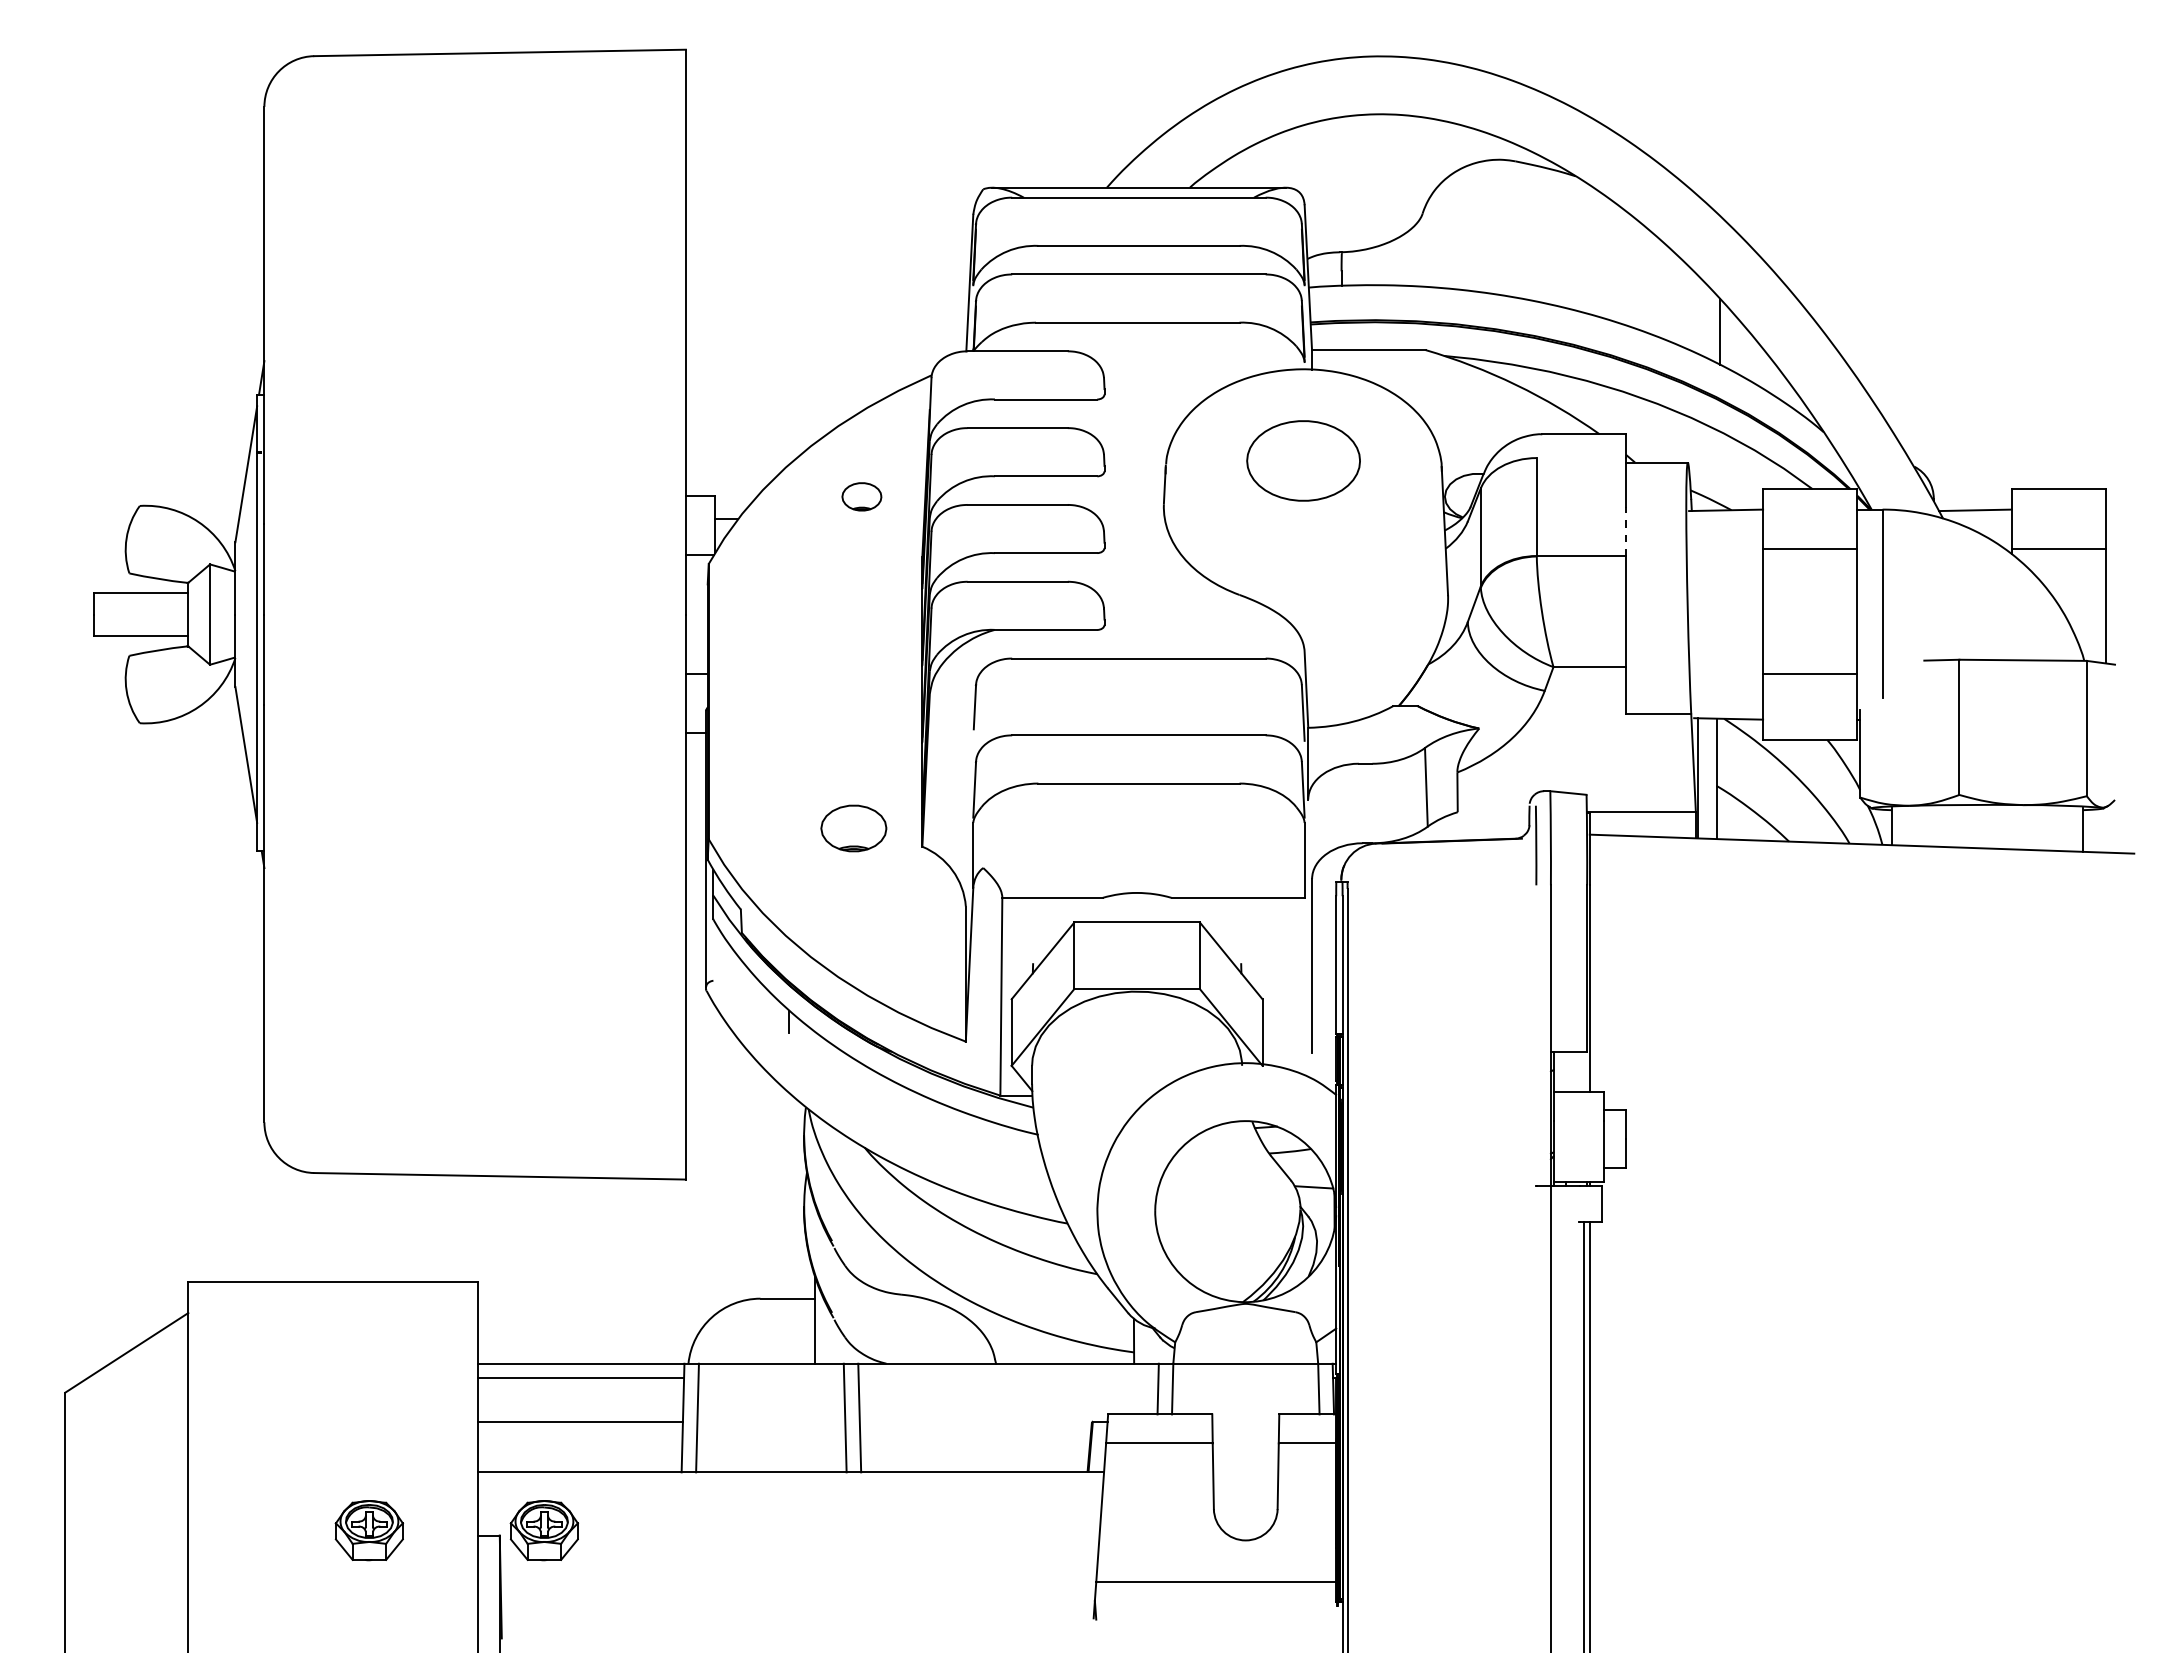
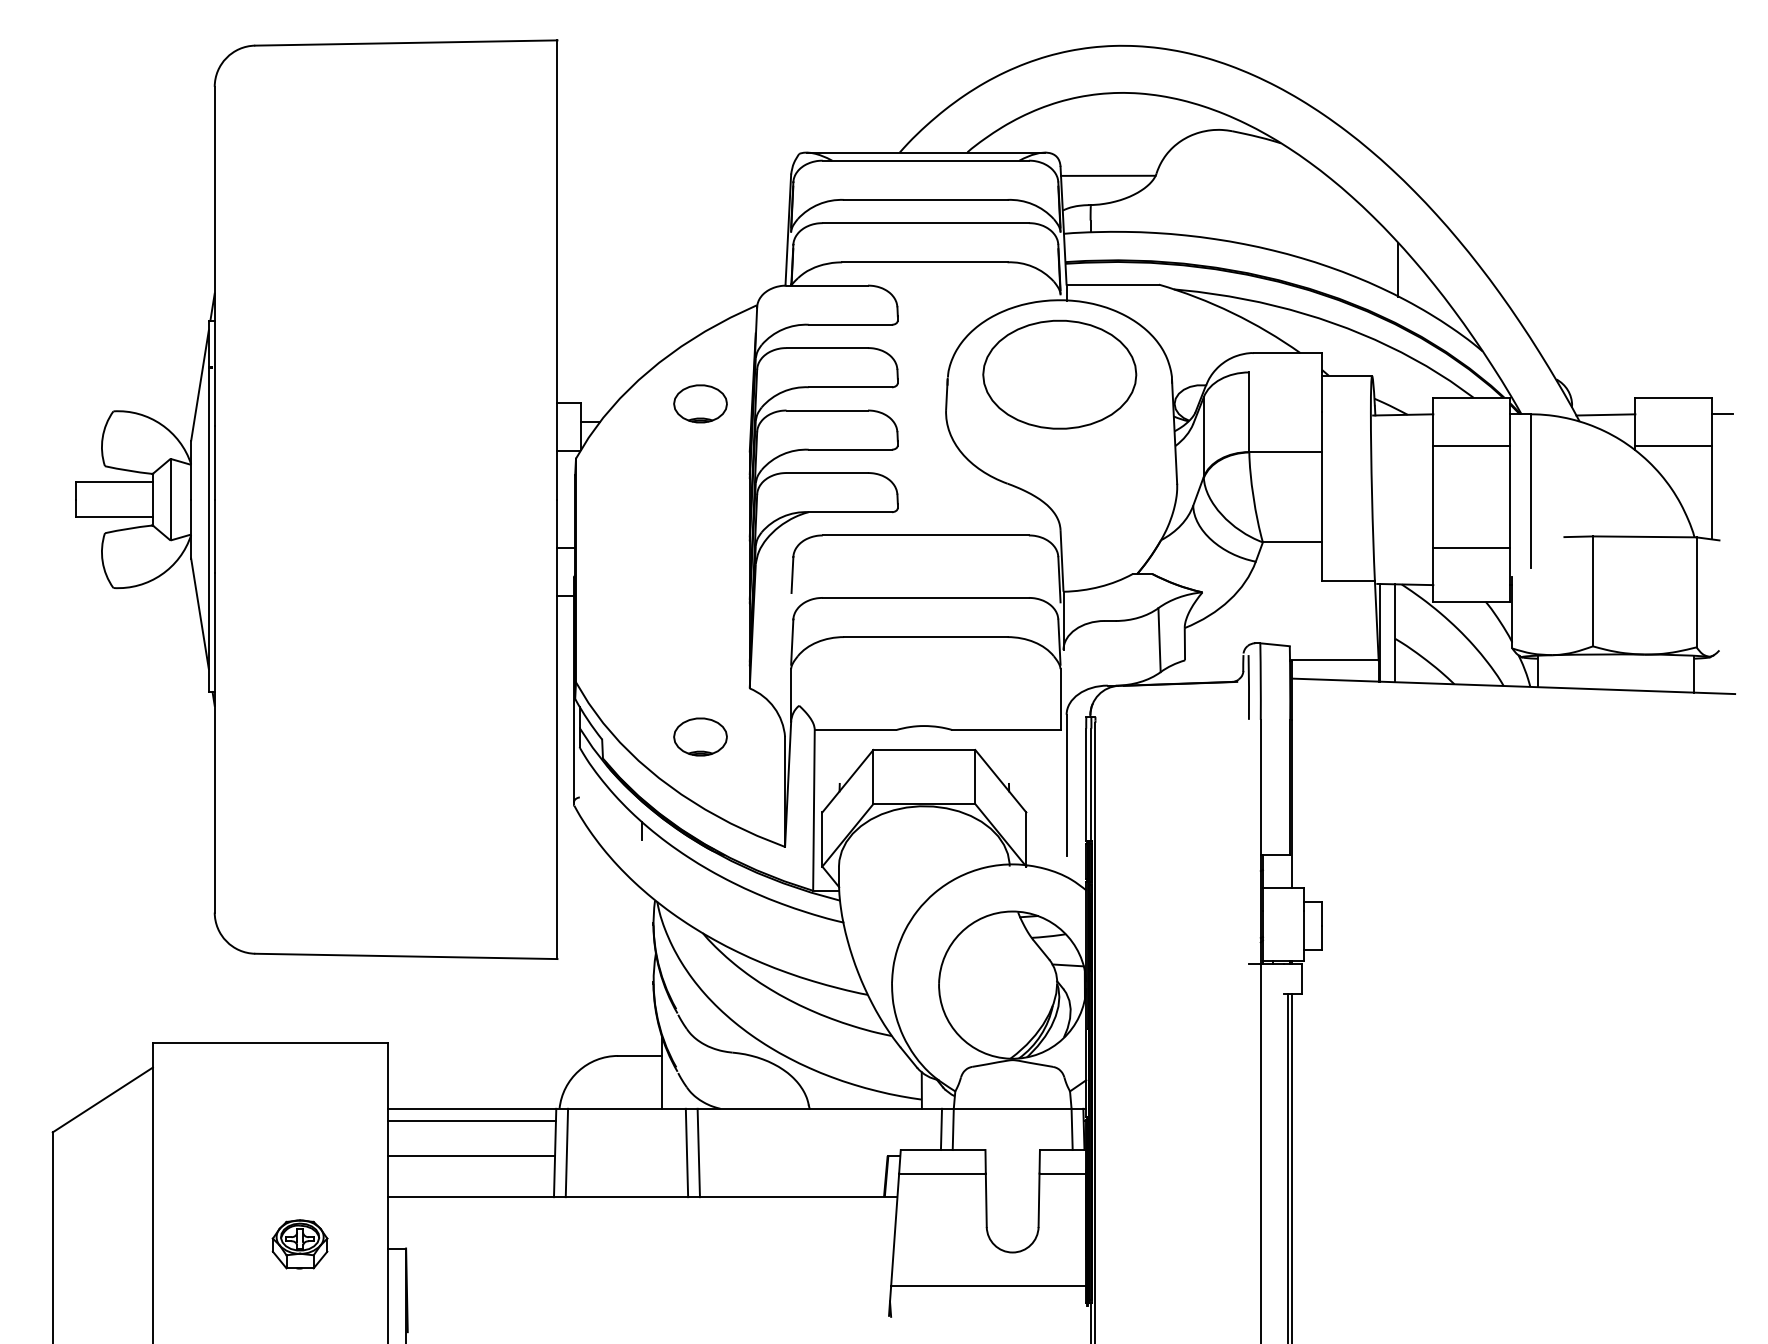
line: (1363, 216) -> (1108, 176), added
part: (1303, 460) -> (1059, 374), size x1.67
part: (861, 496) -> (700, 403), size x1.67
line: (2118, 509) -> (1722, 414), added
line: (1625, 531) -> (1321, 432), dashed -> solid
part: (853, 828) -> (700, 737), moved
part: (543, 1530) -> (441, 1244), removed

